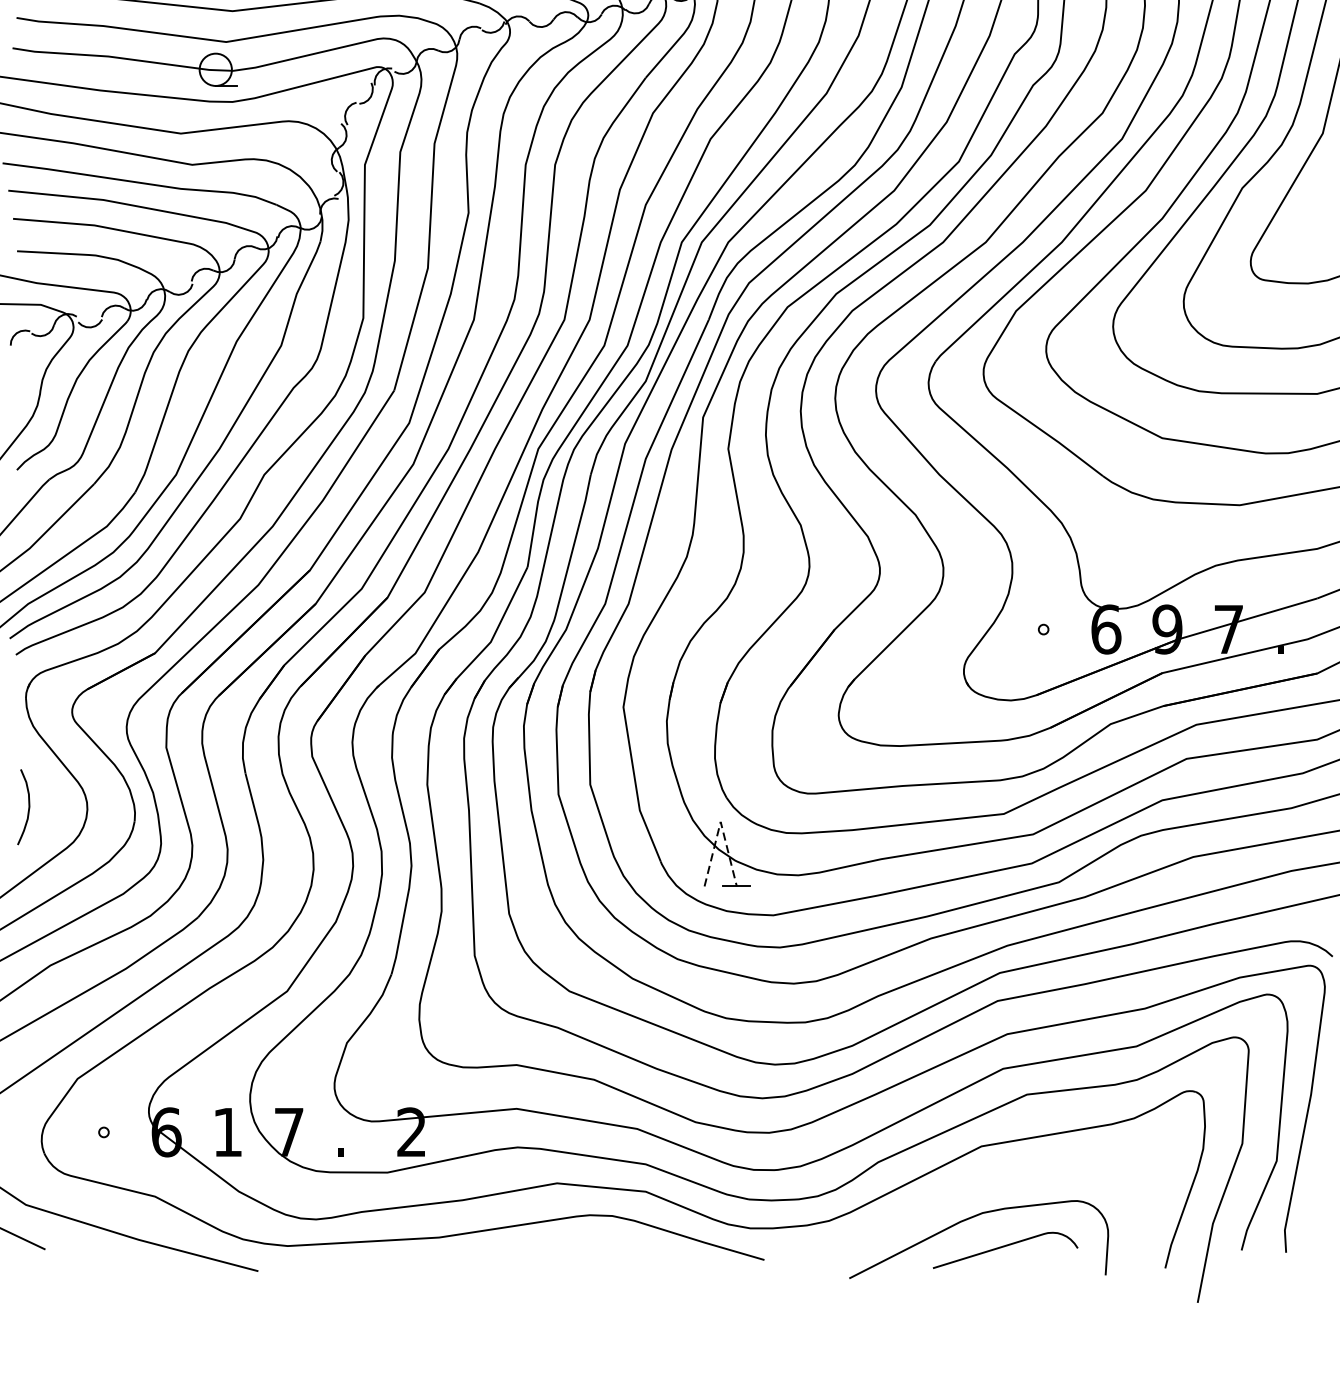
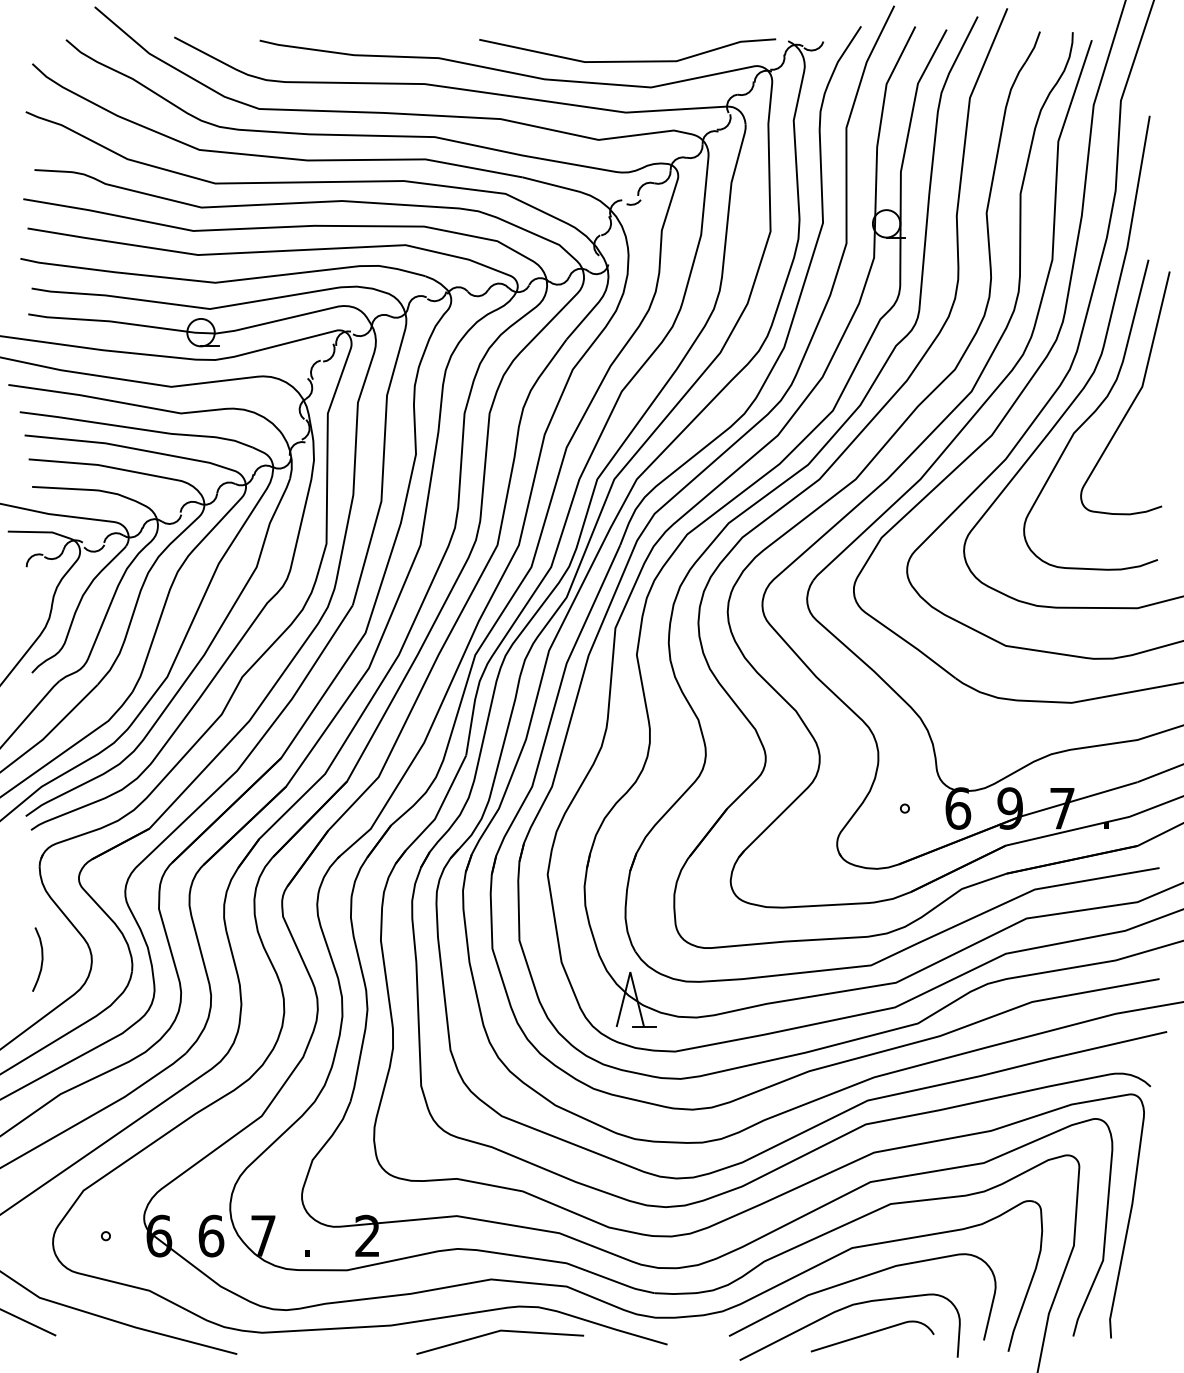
line: (720, 822) -> (630, 972), dashed -> solid
text: (228, 1131) -> (211, 1235), 1 -> 6
curve: (986, 1184) -> (856, 1280), added
line: (565, 1245) -> (498, 1332), added

